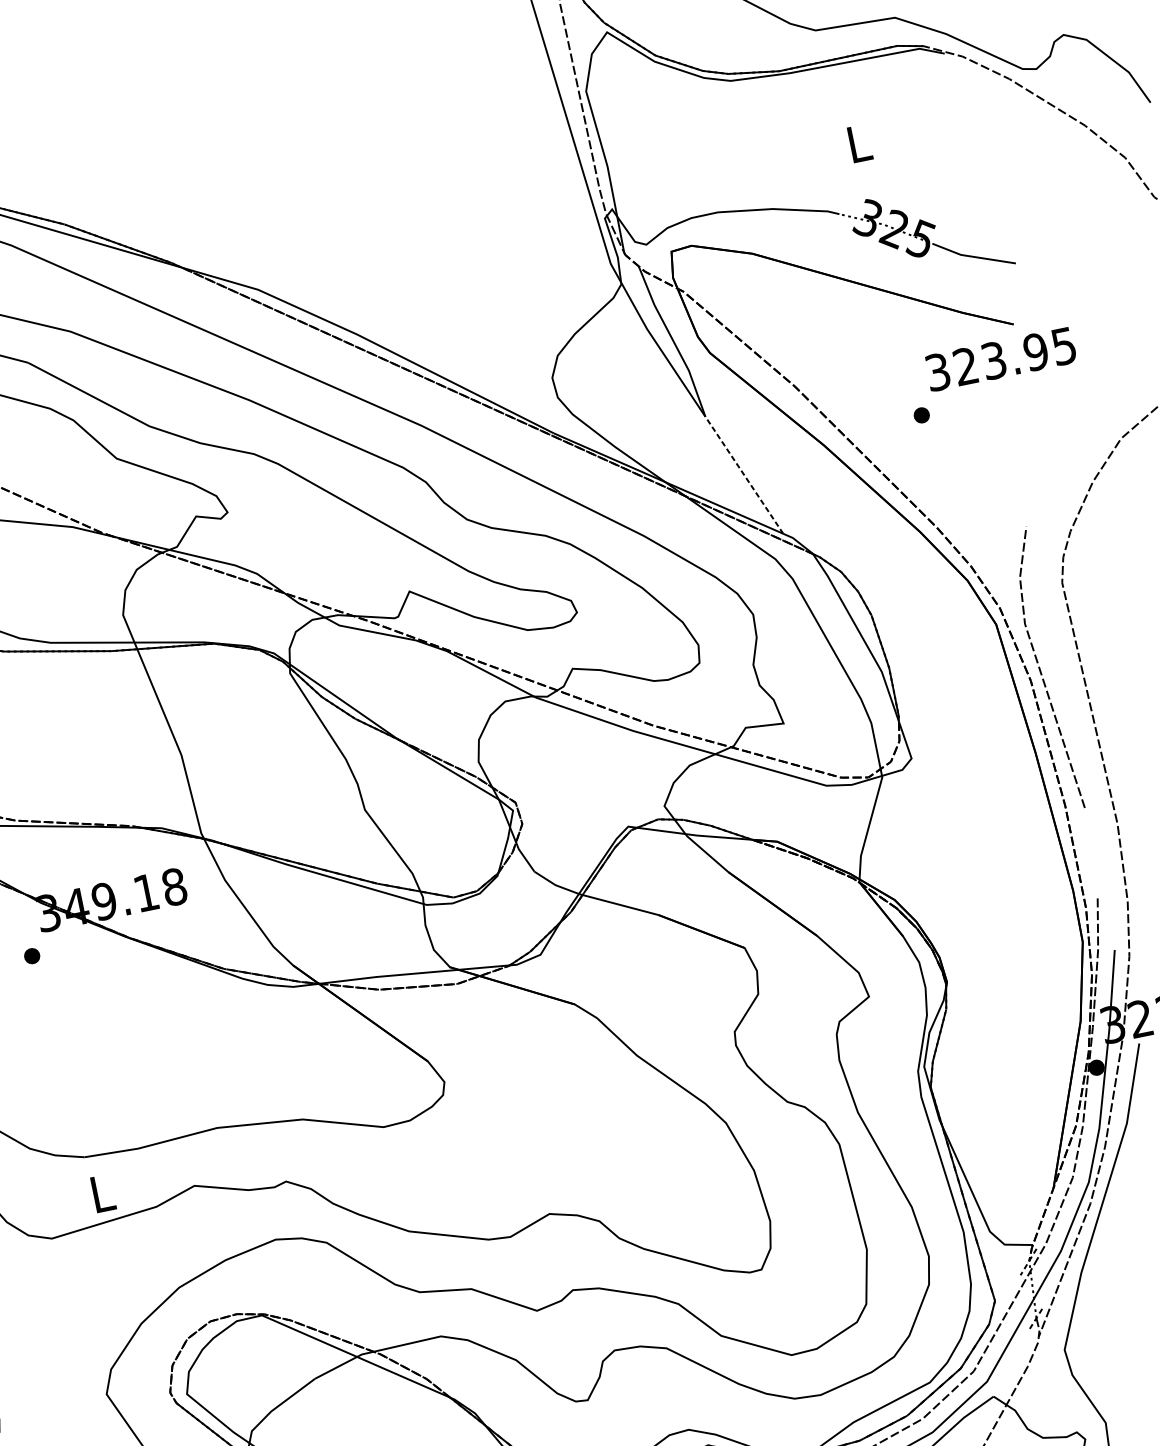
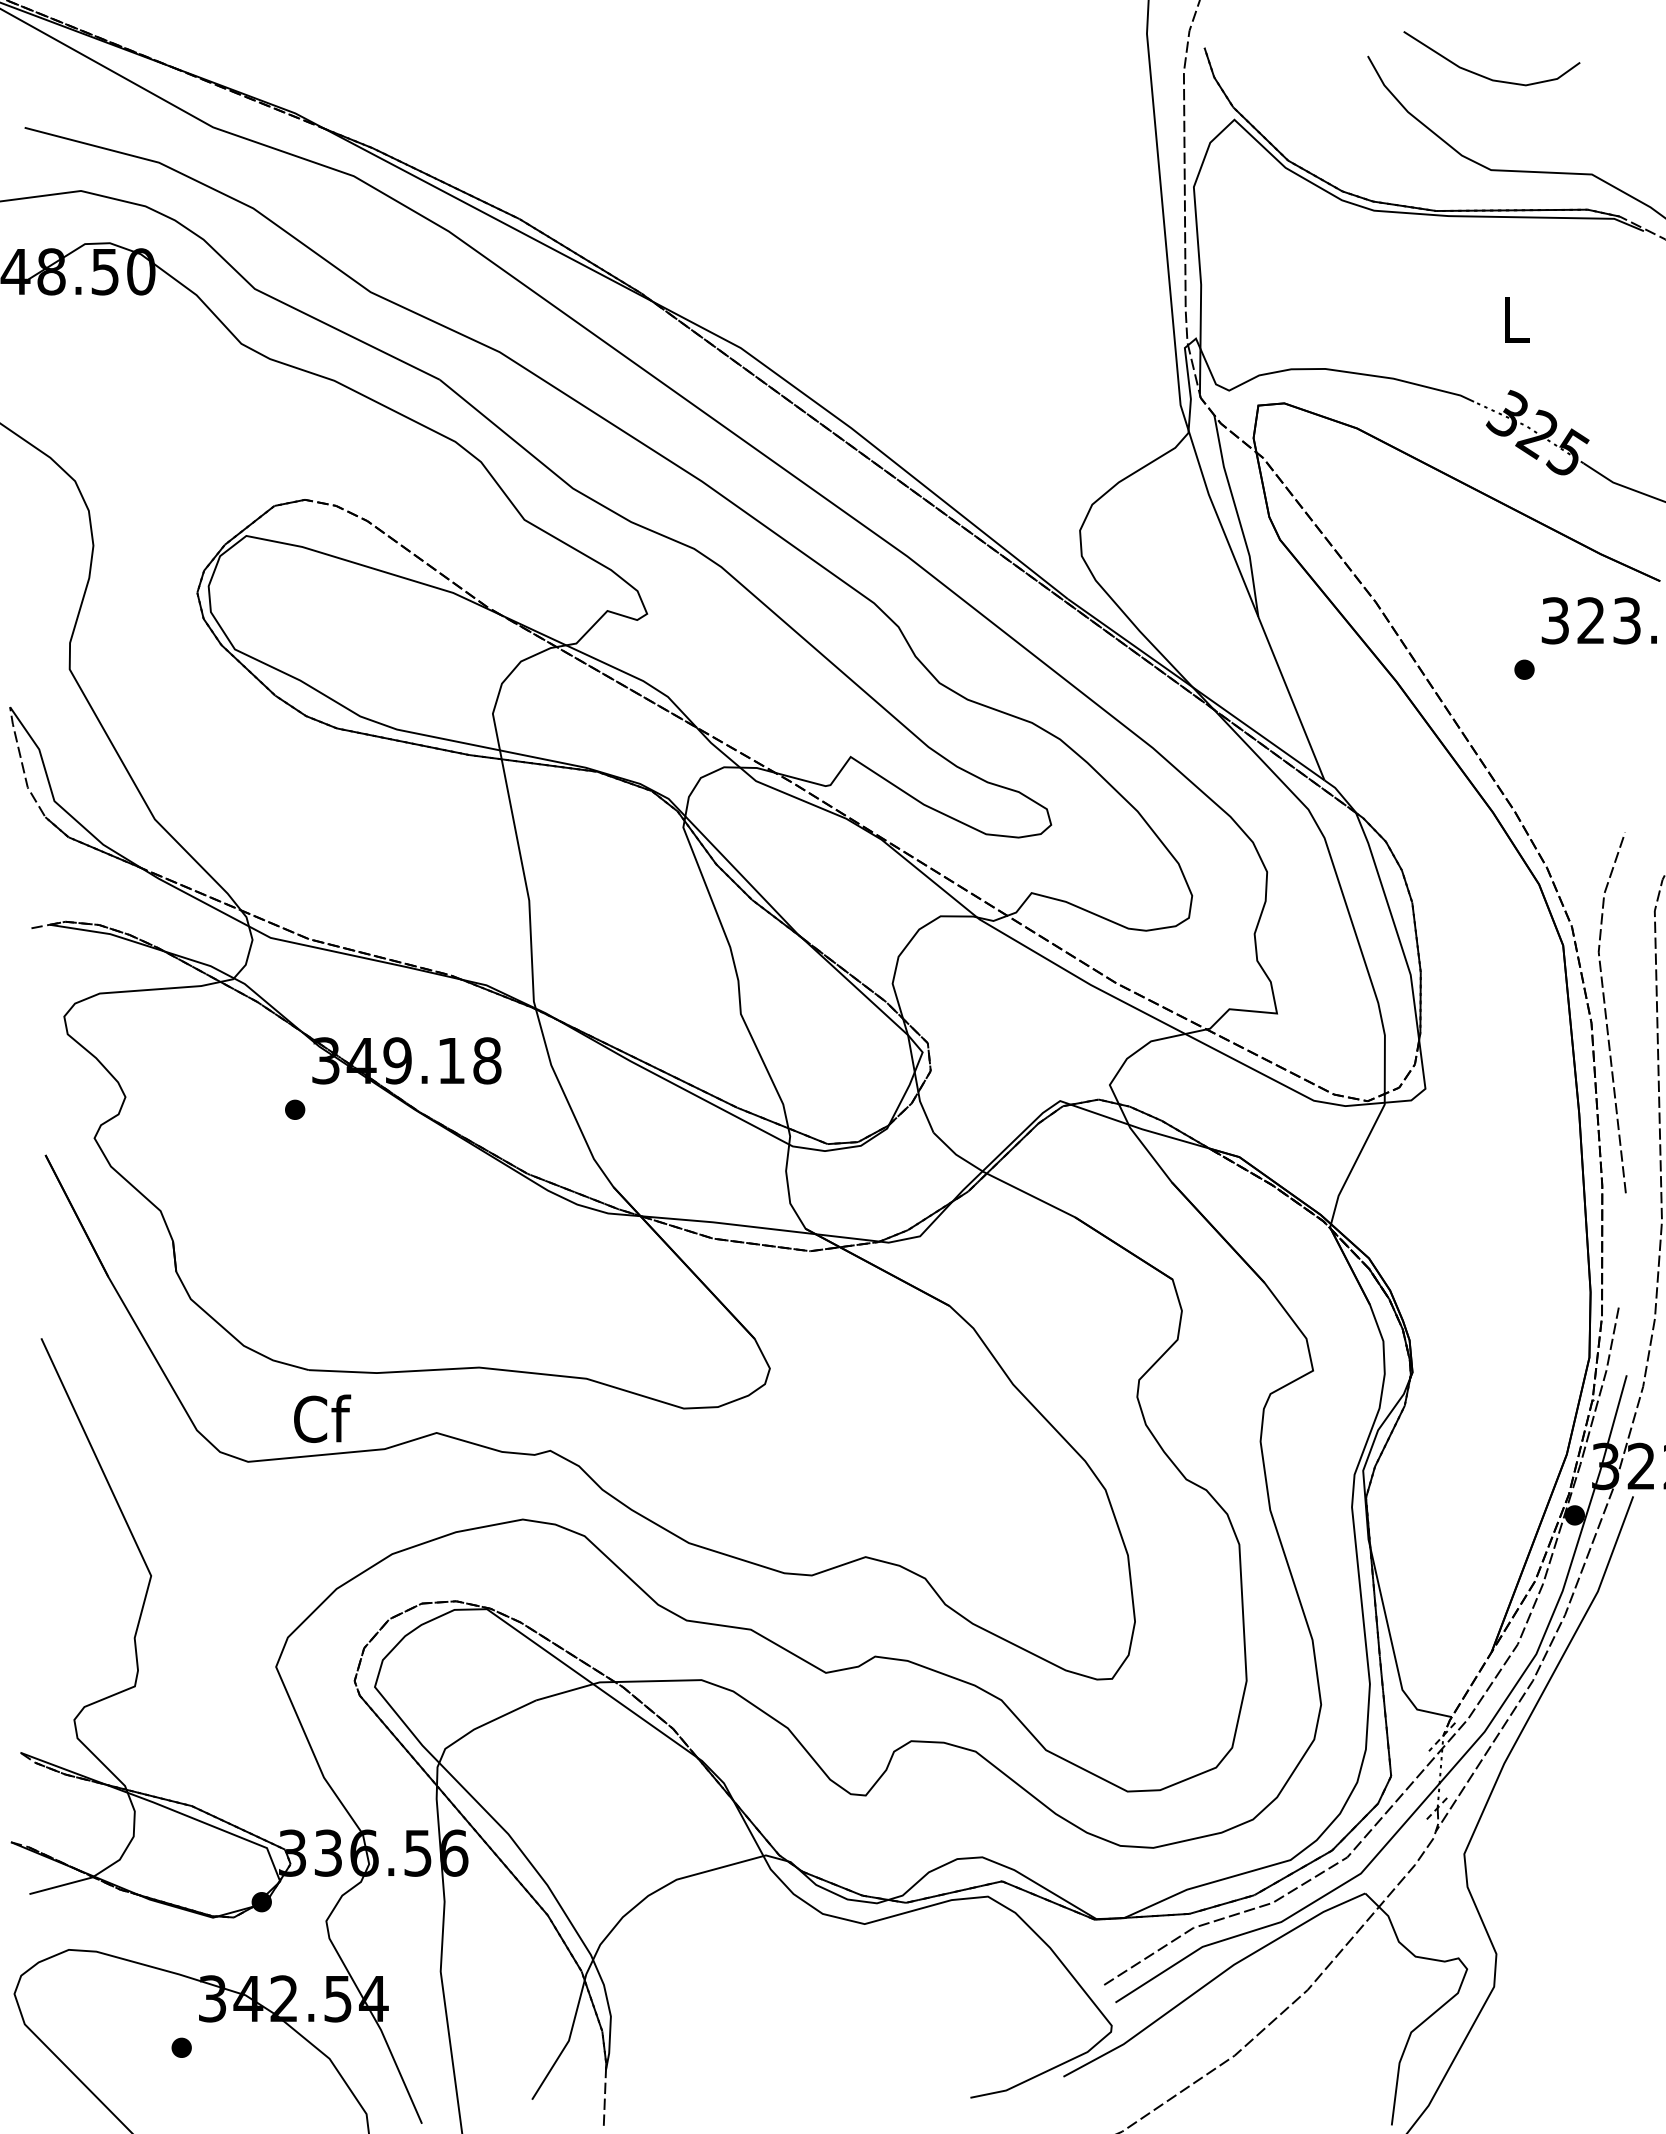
line: (744, 475) -> (1291, 698), dashed -> solid
text: (103, 1192) -> (322, 1418), L -> Cf

